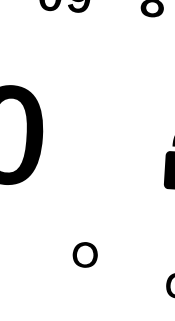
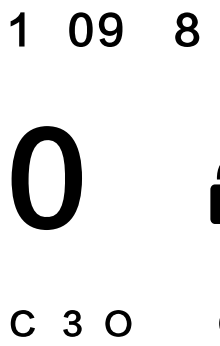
part: (85, 254) -> (118, 323), moved
fill: (25, 276) -> (72, 323), added

